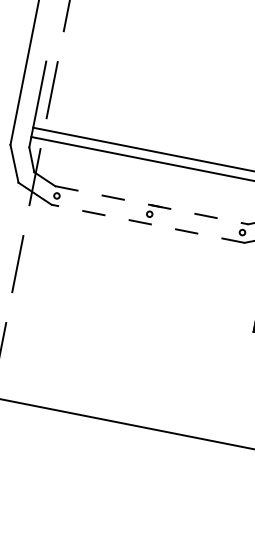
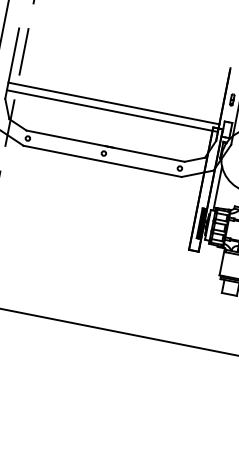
line: (151, 205) -> (105, 146), dashed -> solid
line: (147, 223) -> (102, 161), dashed -> solid

